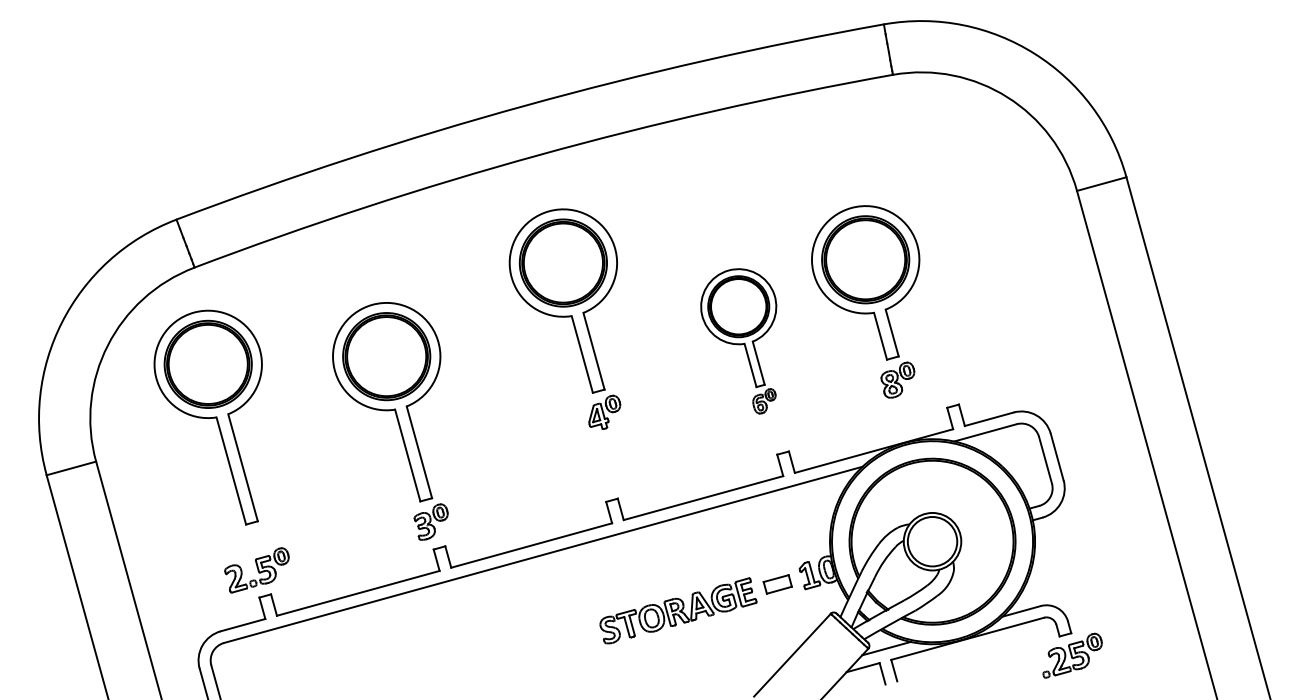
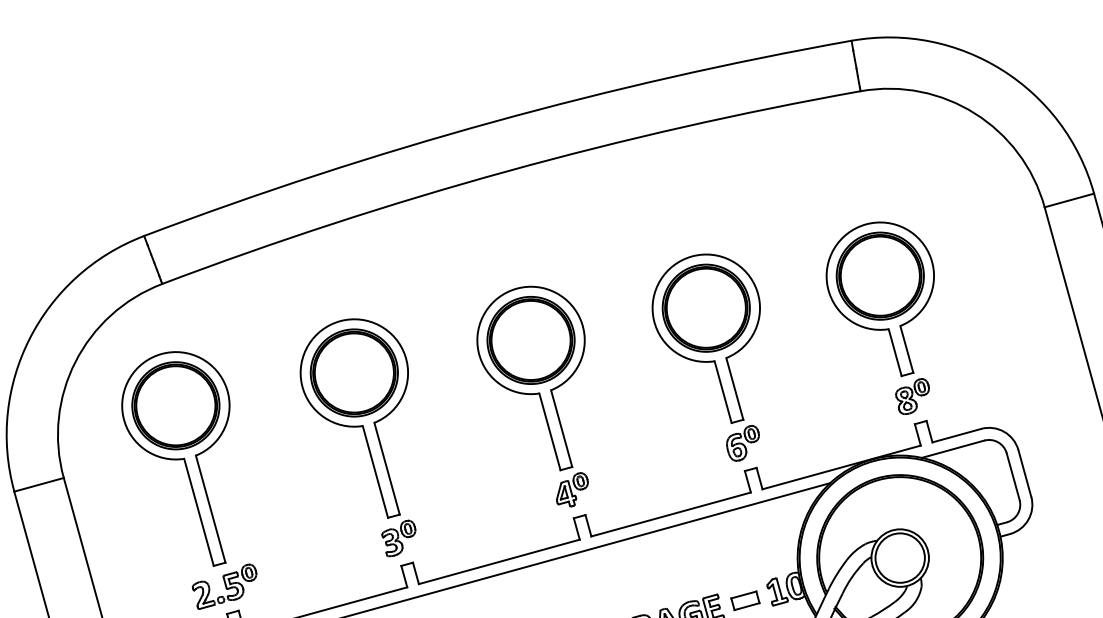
part: (865, 301) -> (880, 317), moved
part: (564, 318) -> (532, 395), moved
part: (738, 341) -> (706, 357), size x1.43
part: (207, 417) -> (175, 458), moved

